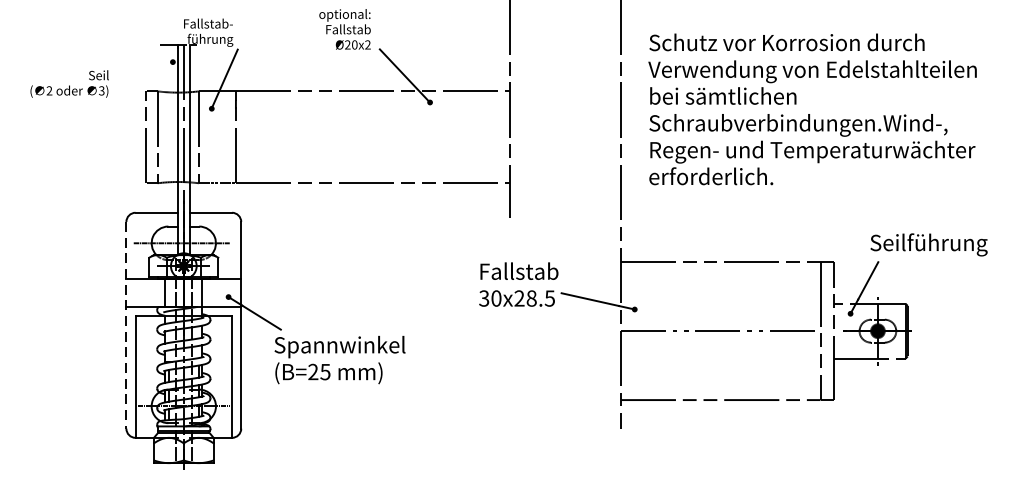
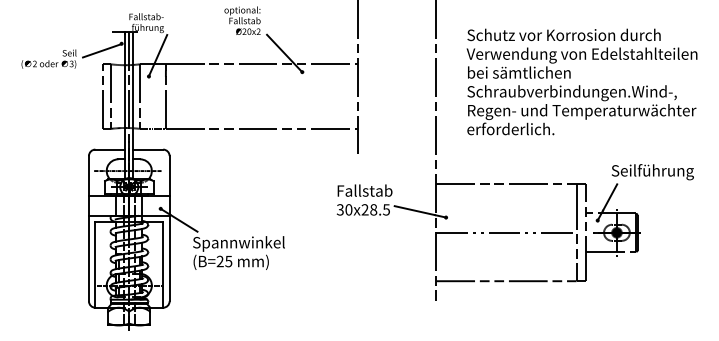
line: (145, 71) -> (102, 50), added
text: (811, 108) -> (581, 81), moved
line: (125, 325) -> (88, 228), dashed -> solid

